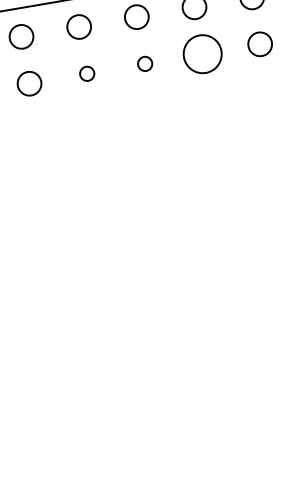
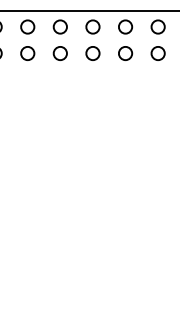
part: (201, 54) -> (157, 53), size x0.62
part: (144, 63) -> (125, 53), size x1.67
part: (86, 73) -> (92, 53), size x1.67

